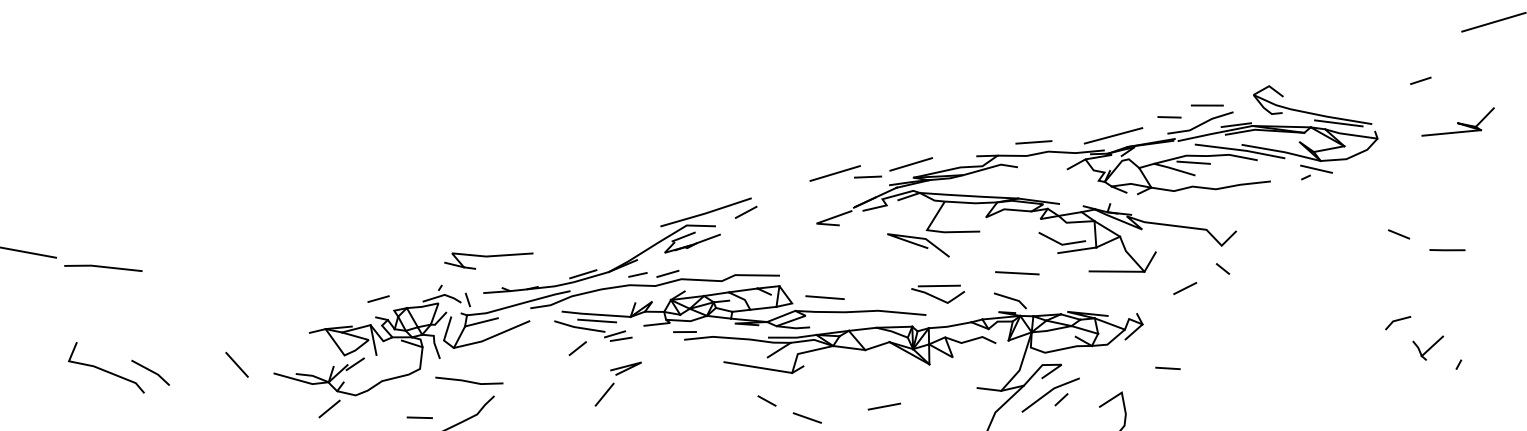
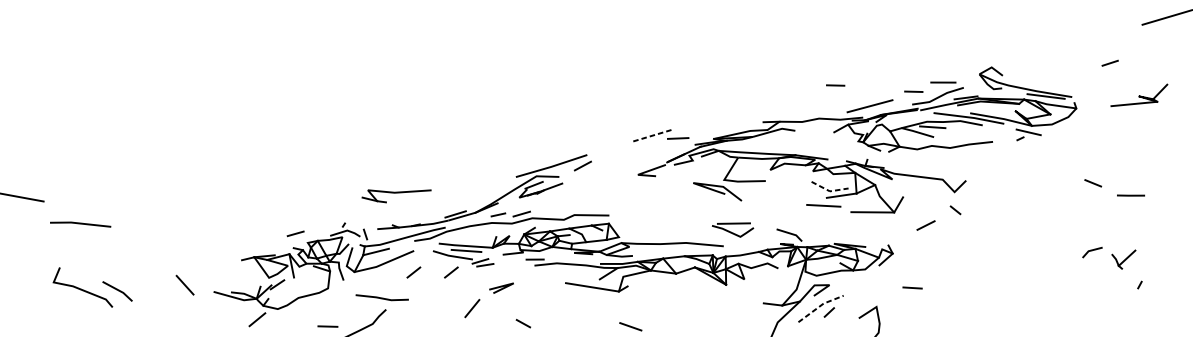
line: (1069, 109) -> (835, 85), added
line: (1033, 142) -> (807, 111), removed
line: (911, 164) -> (712, 128), removed
line: (835, 173) -> (652, 135), solid -> dashed
line: (1062, 244) -> (830, 191), solid -> dashed
part: (488, 260) -> (396, 195), moved
line: (103, 267) -> (80, 223), moved
line: (1017, 273) -> (823, 206), moved
line: (824, 297) -> (644, 232), removed
part: (1428, 347) -> (1124, 259), moved
line: (529, 348) -> (413, 272), added
line: (625, 367) -> (501, 287), moved
line: (468, 380) -> (381, 297), moved
line: (1049, 391) -> (820, 306), solid -> dashed
line: (766, 400) -> (523, 323), moved
line: (884, 406) -> (691, 317), removed

